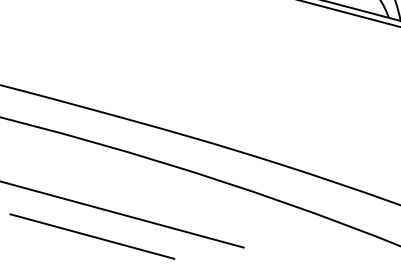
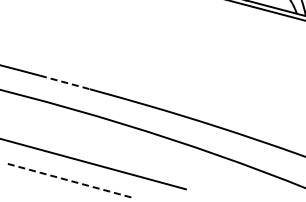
line: (84, 107) -> (64, 82), solid -> dashed
line: (92, 236) -> (70, 180), solid -> dashed

